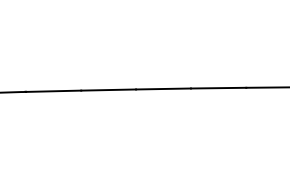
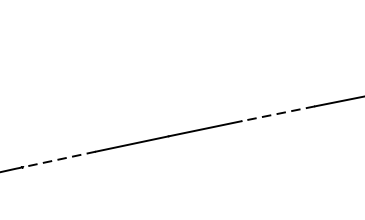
line: (218, 88) -> (278, 114), solid -> dashed
line: (53, 91) -> (59, 159), solid -> dashed

